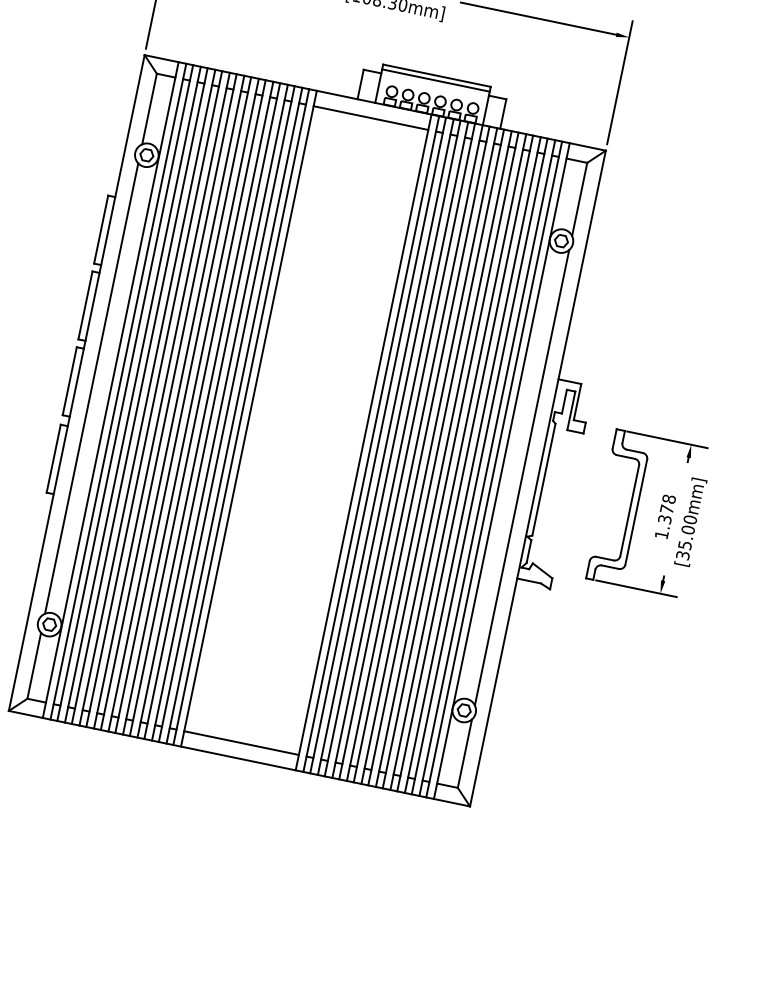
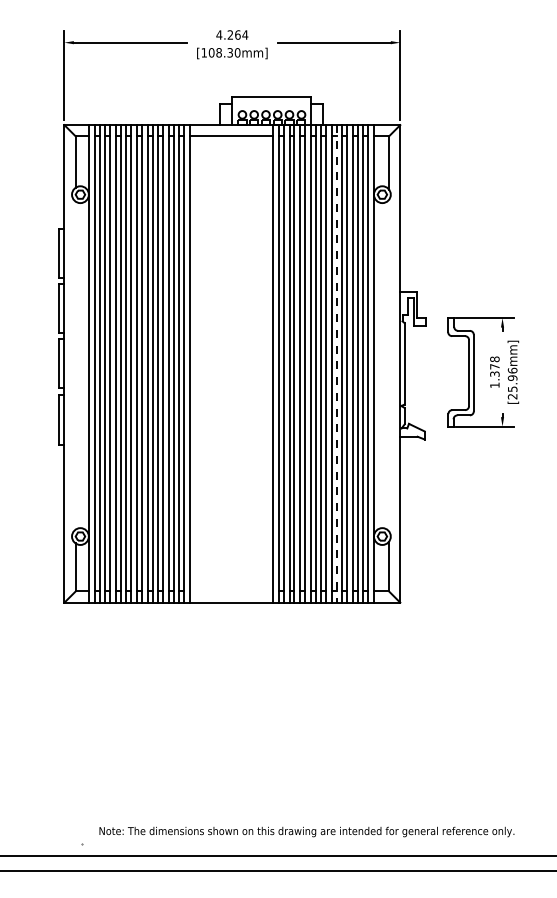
line: (435, 80) -> (271, 100), removed
line: (91, 388) -> (75, 365), removed
line: (450, 459) -> (336, 363), solid -> dashed
line: (522, 477) -> (389, 365), removed
text: (686, 537) -> (512, 383), [35.00mm] -> [25.96mm]
line: (241, 743) -> (231, 591), removed

